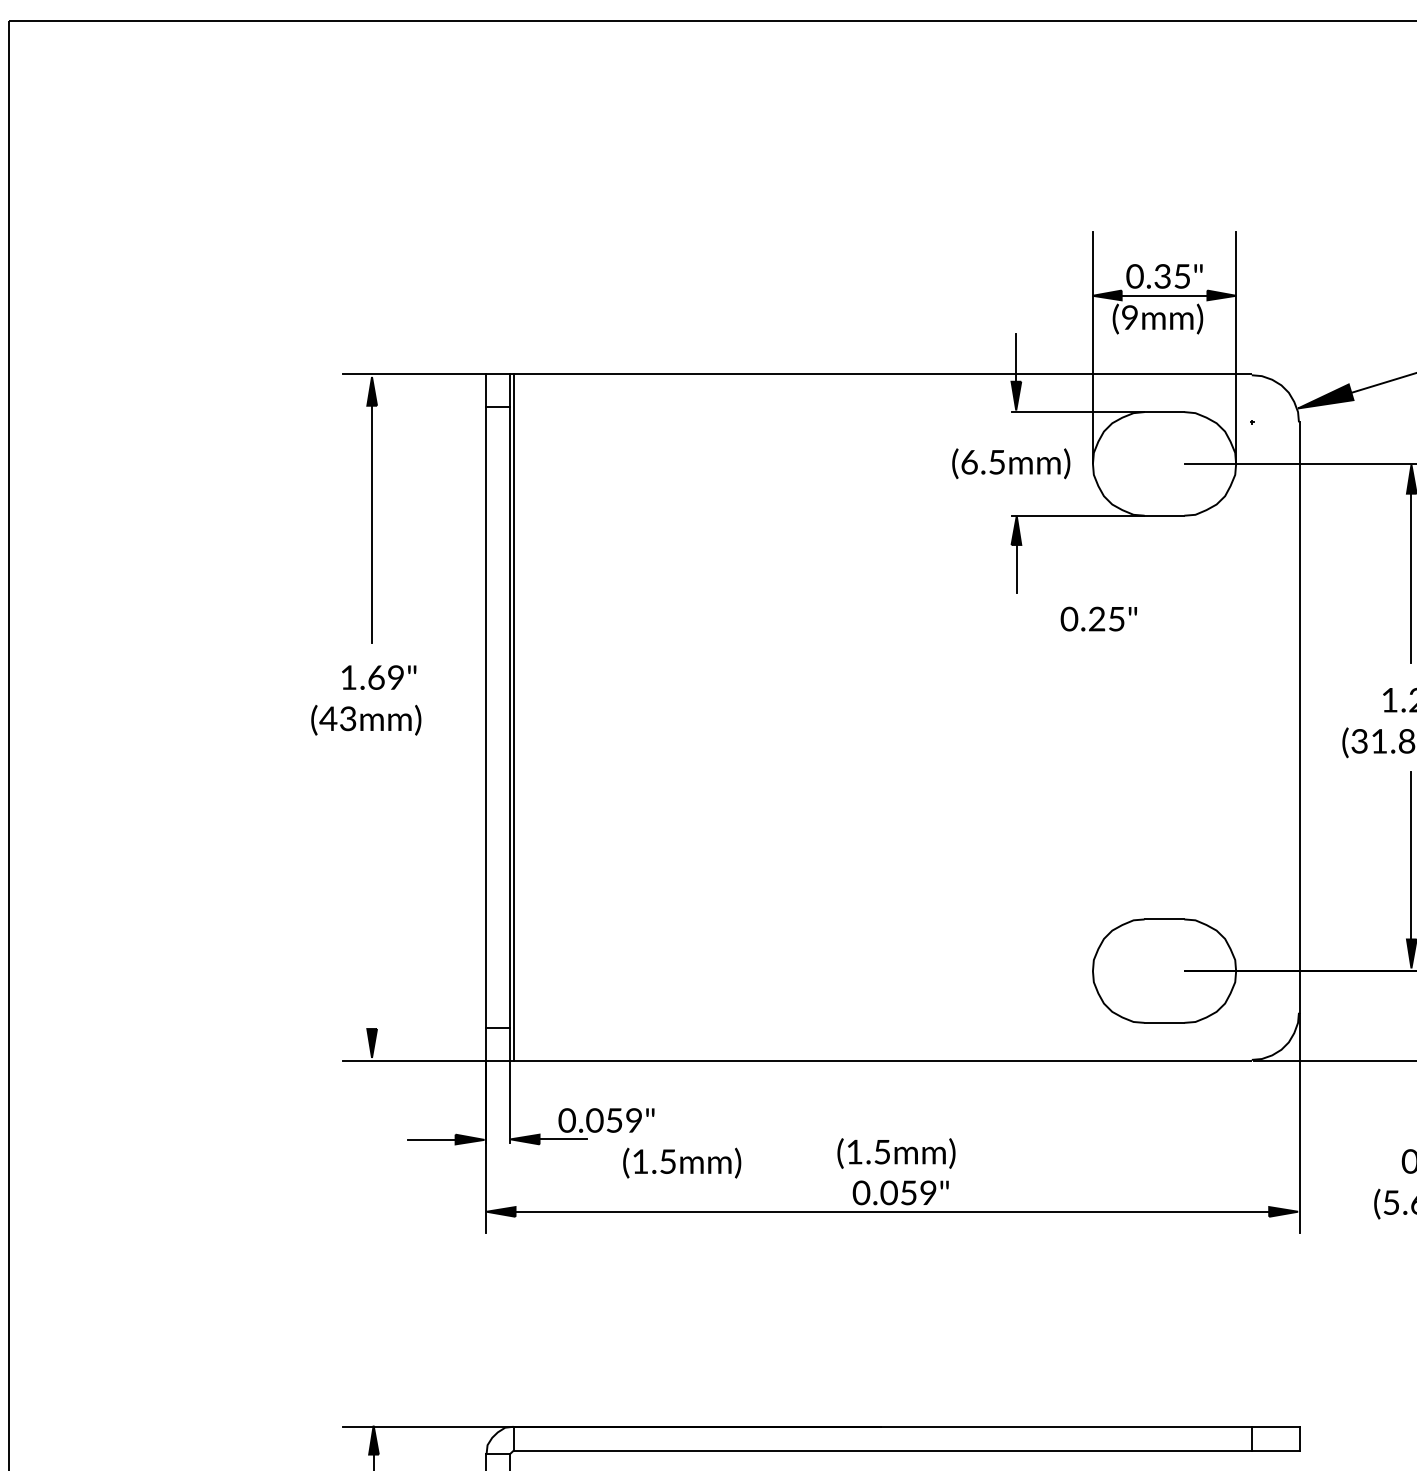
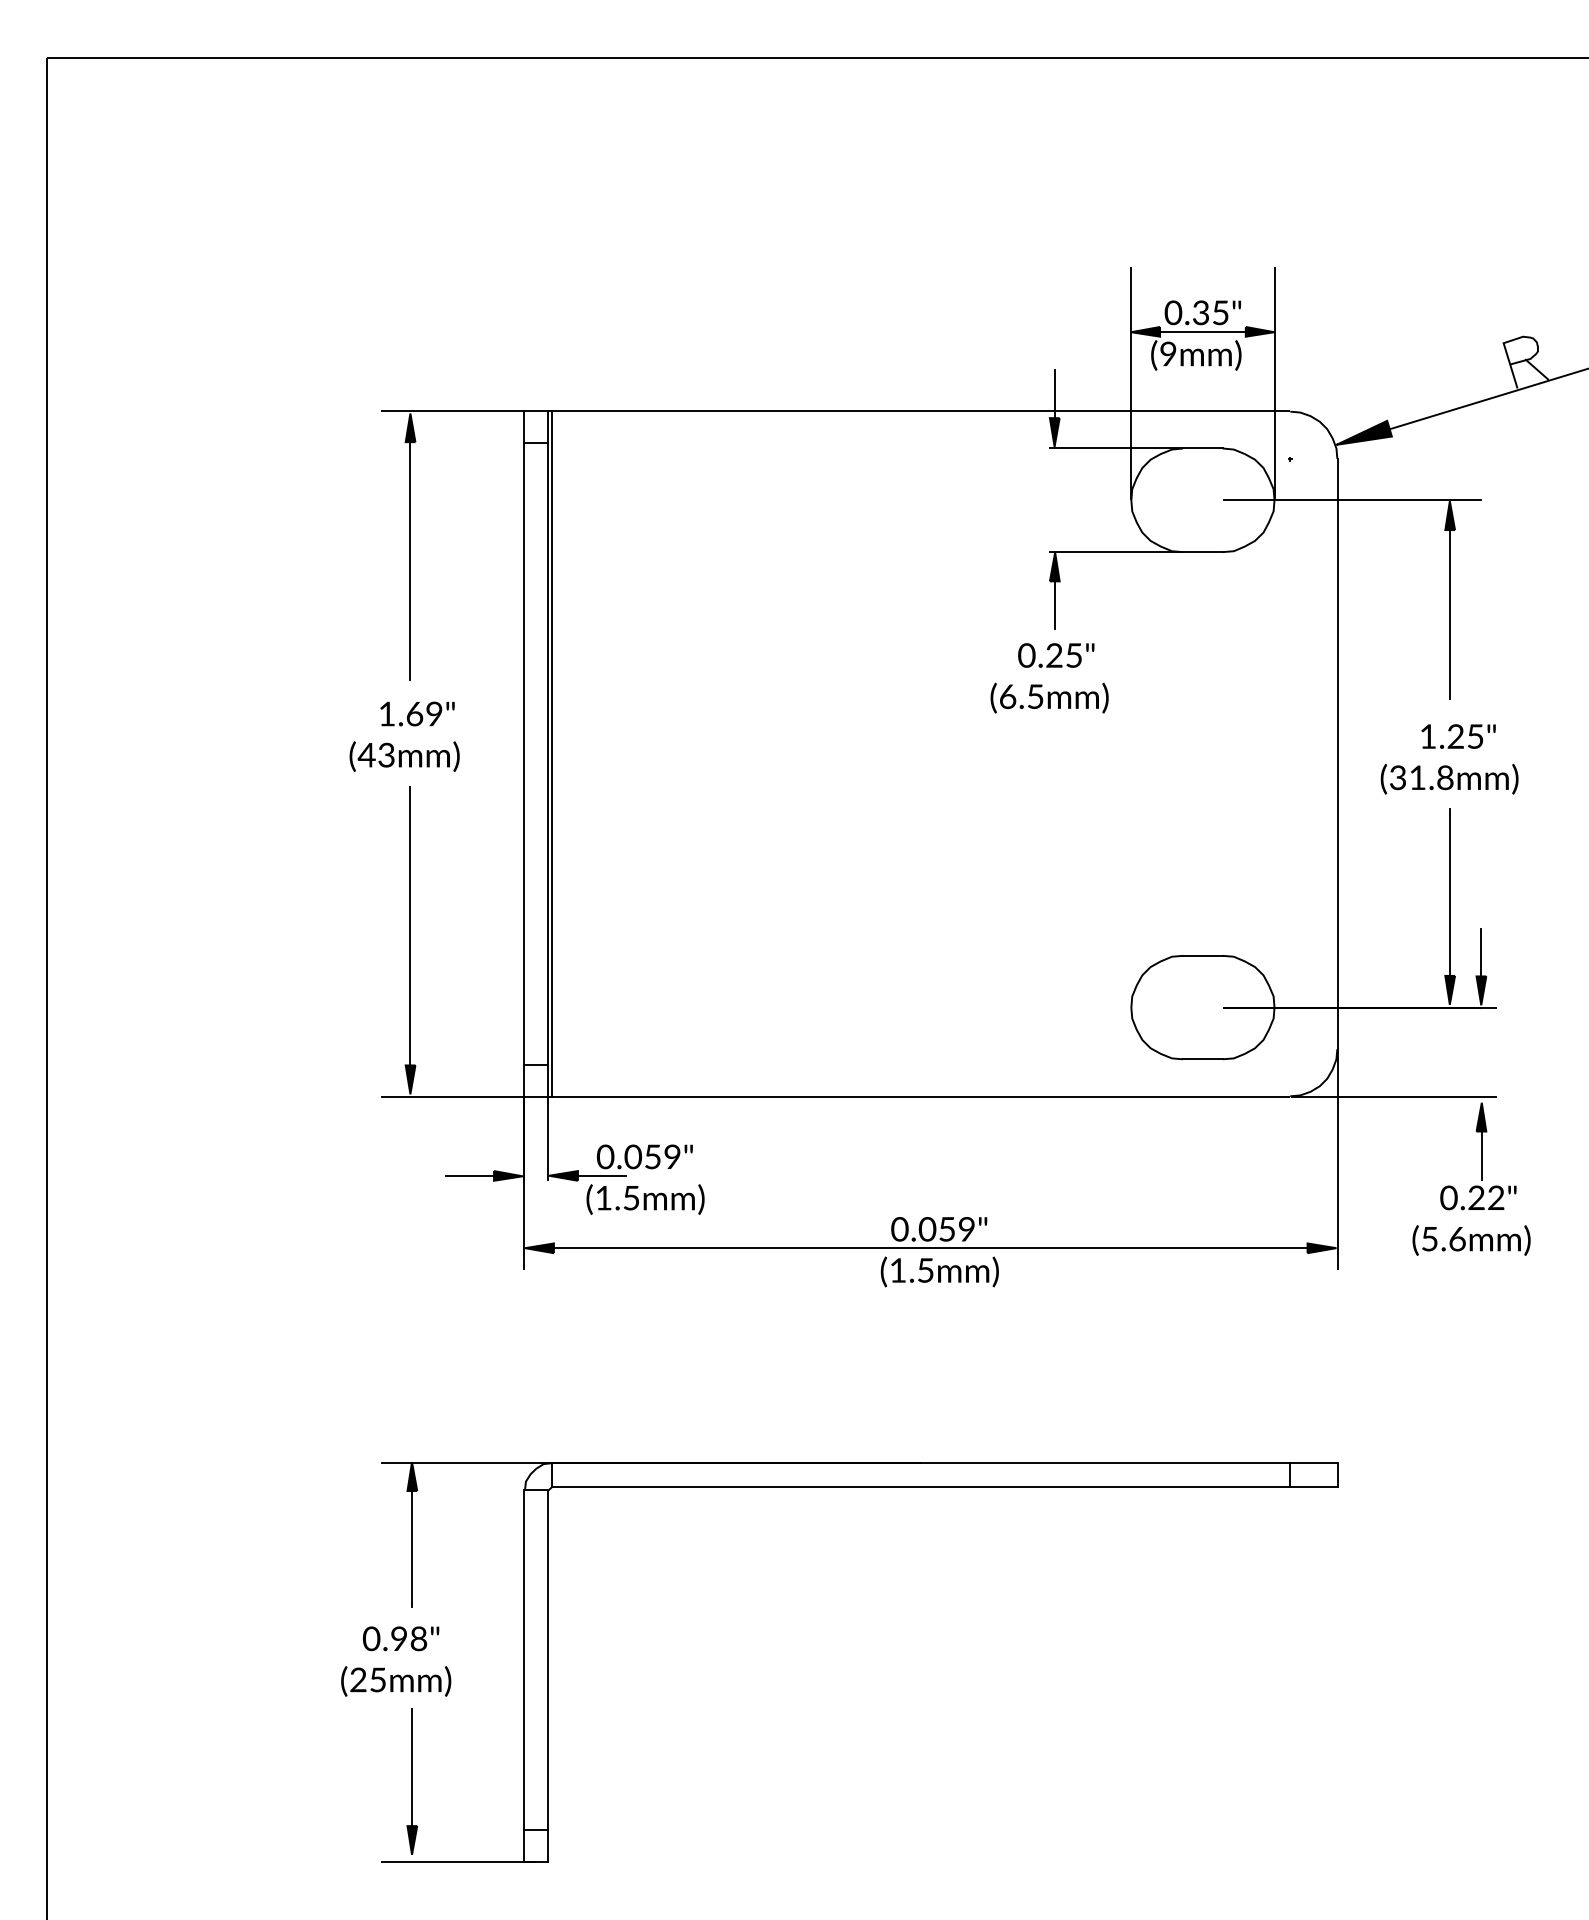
text: (1011, 463) -> (1049, 697), moved
text: (1099, 619) -> (1056, 655), moved
line: (372, 894) -> (410, 930), added
text: (896, 1153) -> (939, 1271), moved
text: (682, 1163) -> (645, 1199), moved

